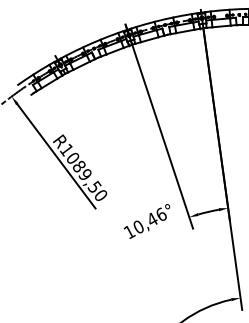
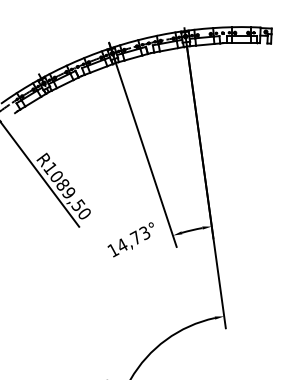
text: (149, 220) -> (133, 238), 10,46° -> 14,73°

